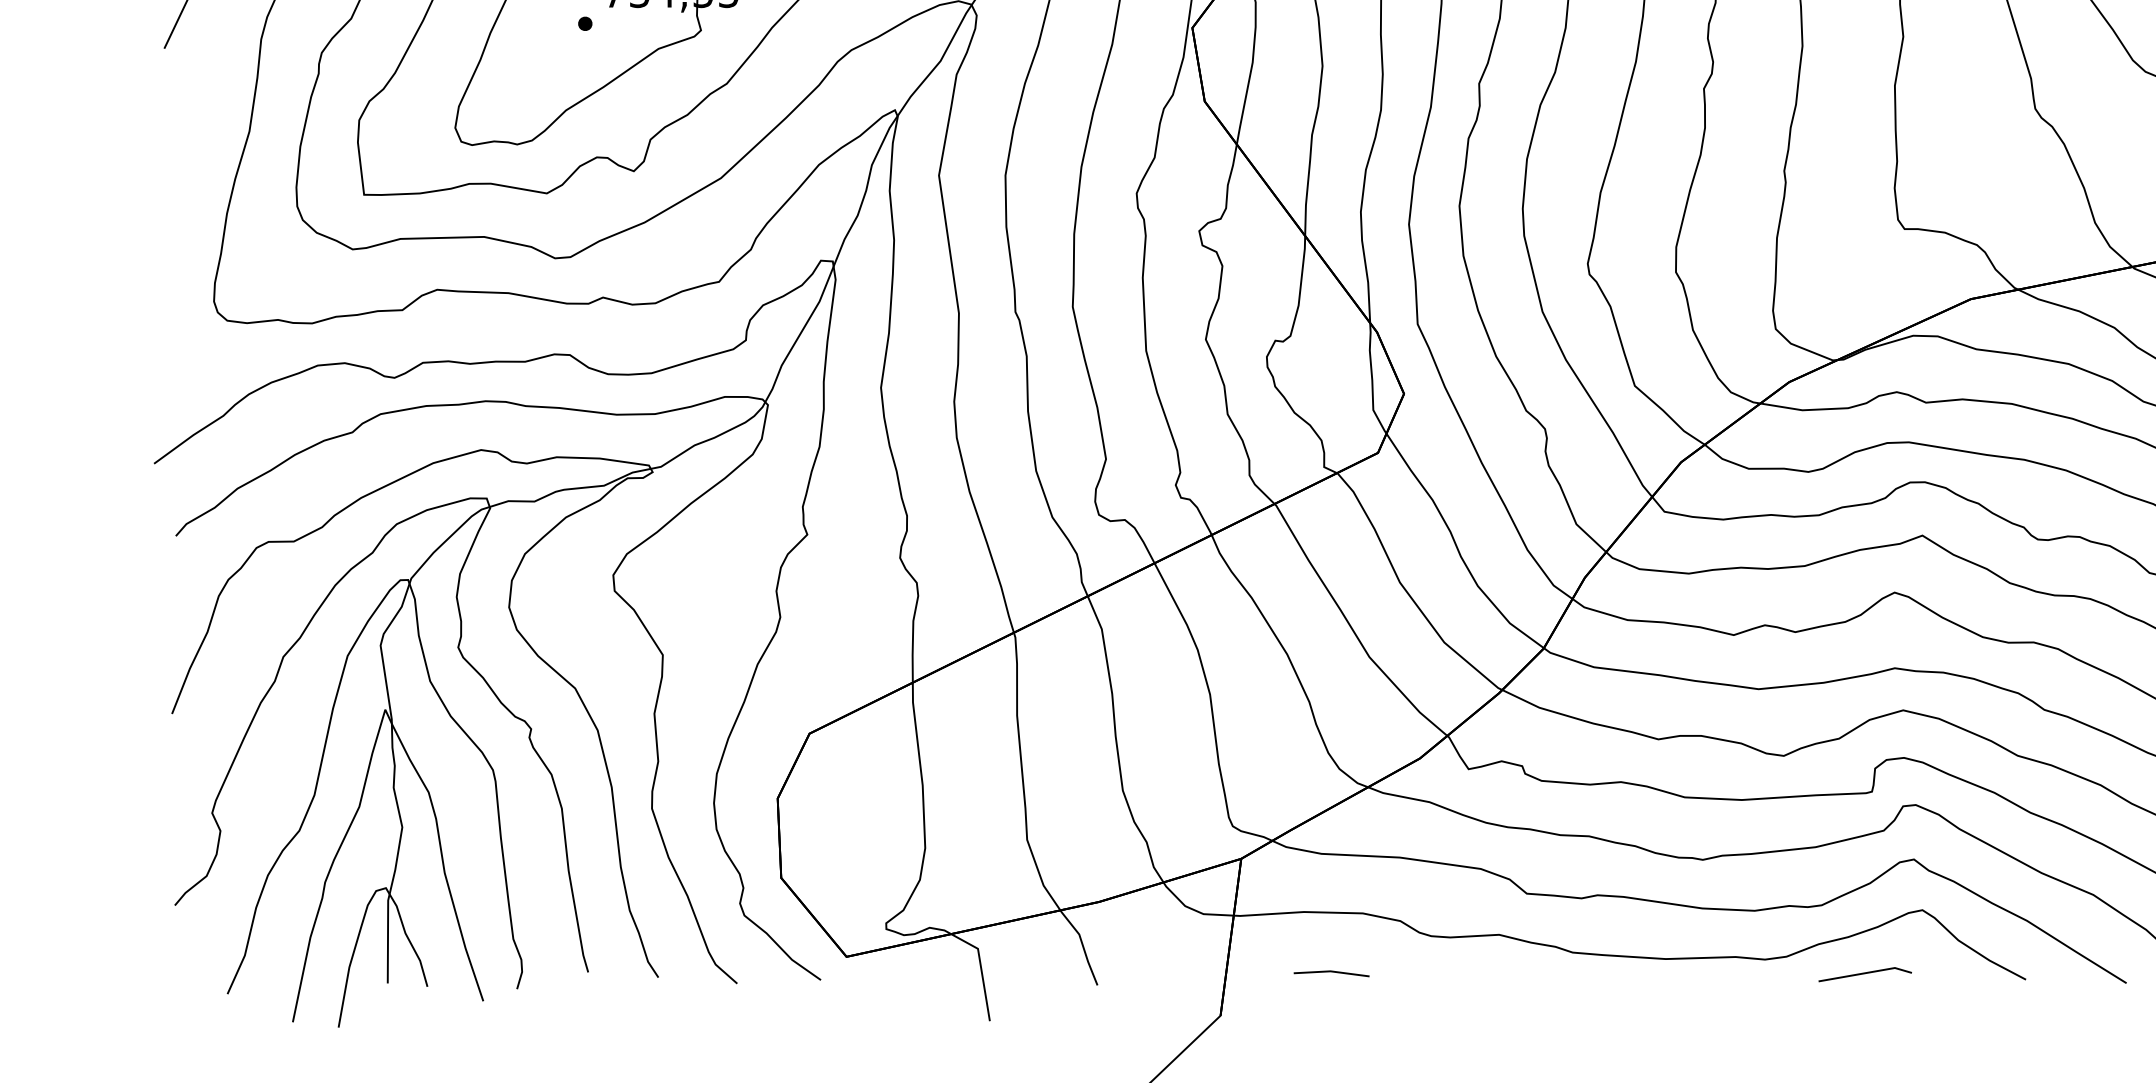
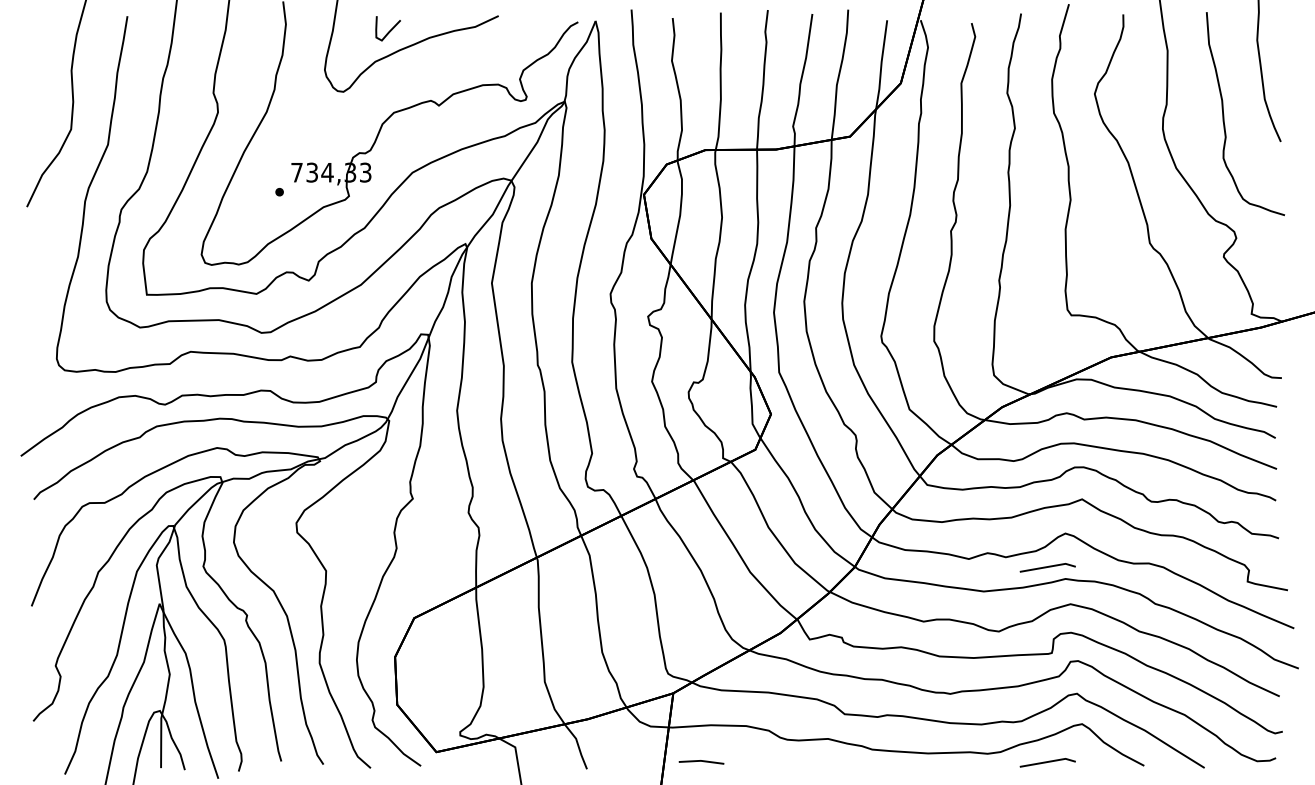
line: (1864, 649) -> (1047, 567), added
line: (1331, 972) -> (701, 761), moved

